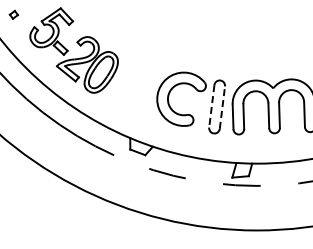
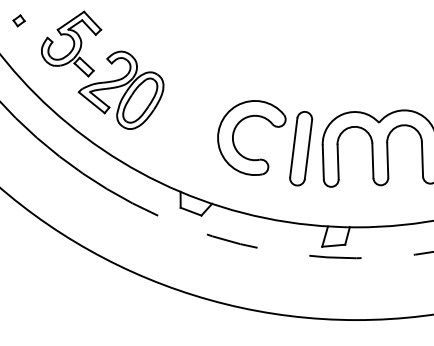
line: (211, 106) -> (293, 148), dashed -> solid
line: (222, 107) -> (308, 149), dashed -> solid

